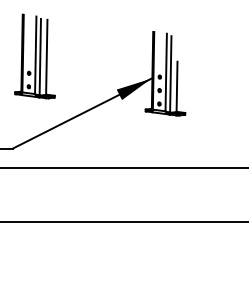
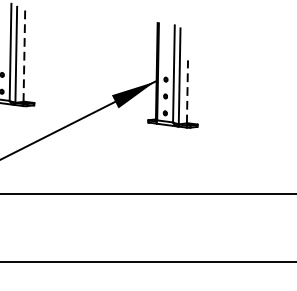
line: (46, 57) -> (24, 55), solid -> dashed
line: (177, 86) -> (188, 91), solid -> dashed

